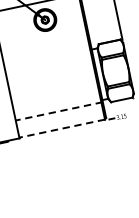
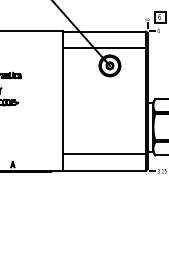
line: (58, 111) -> (104, 153), dashed -> solid
line: (62, 128) -> (104, 170), dashed -> solid

